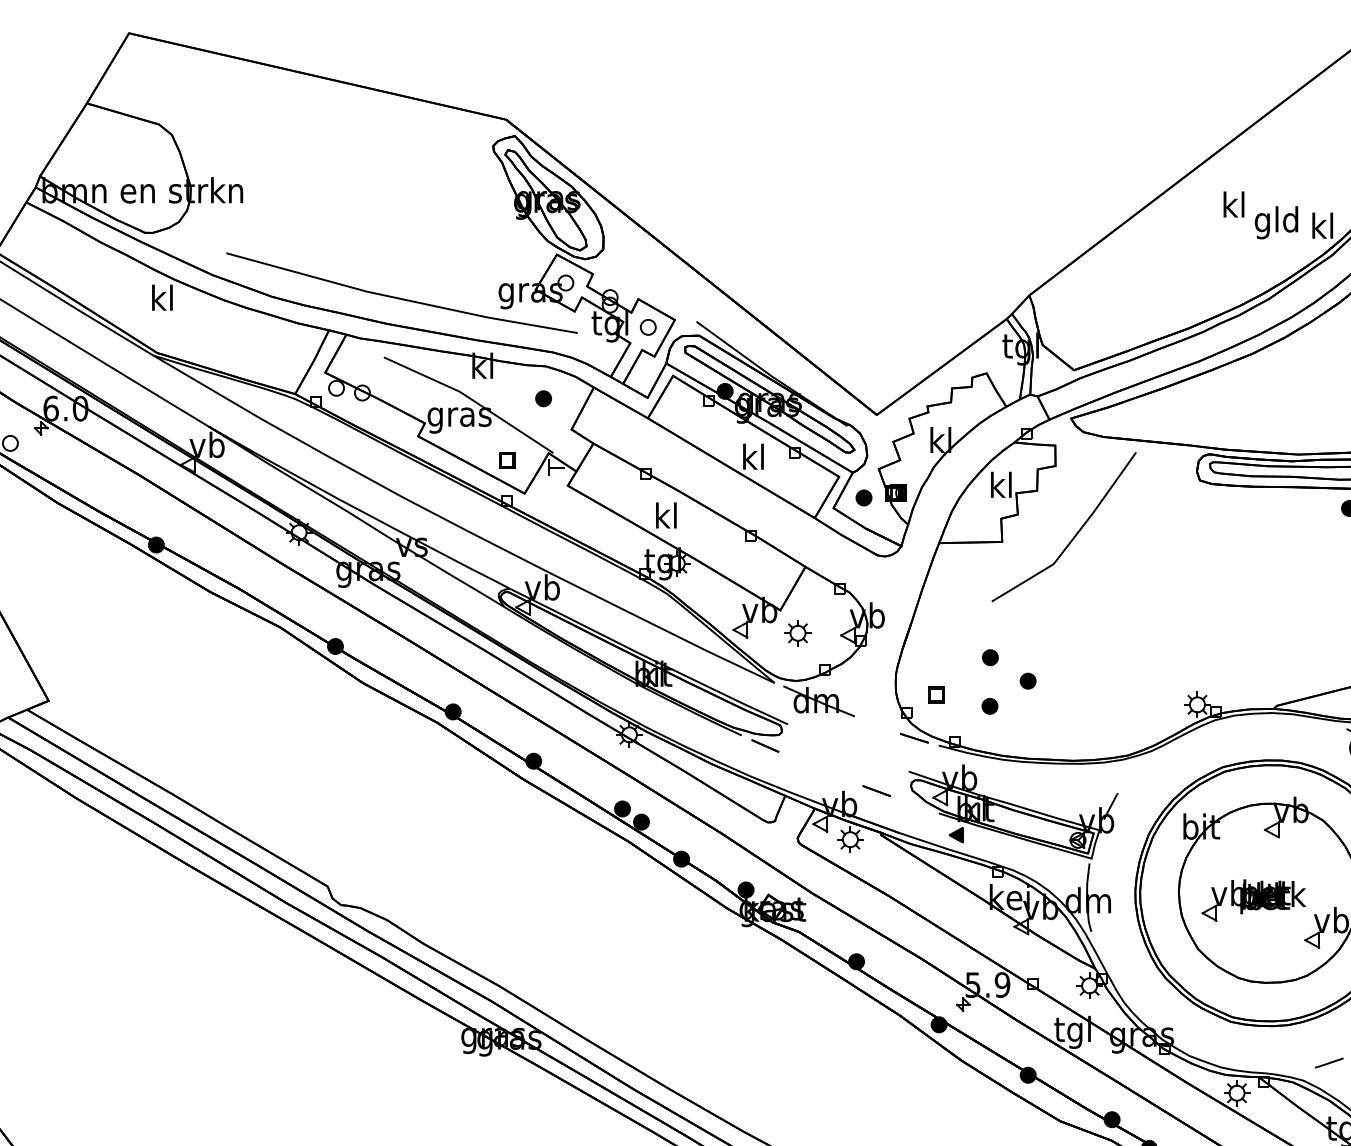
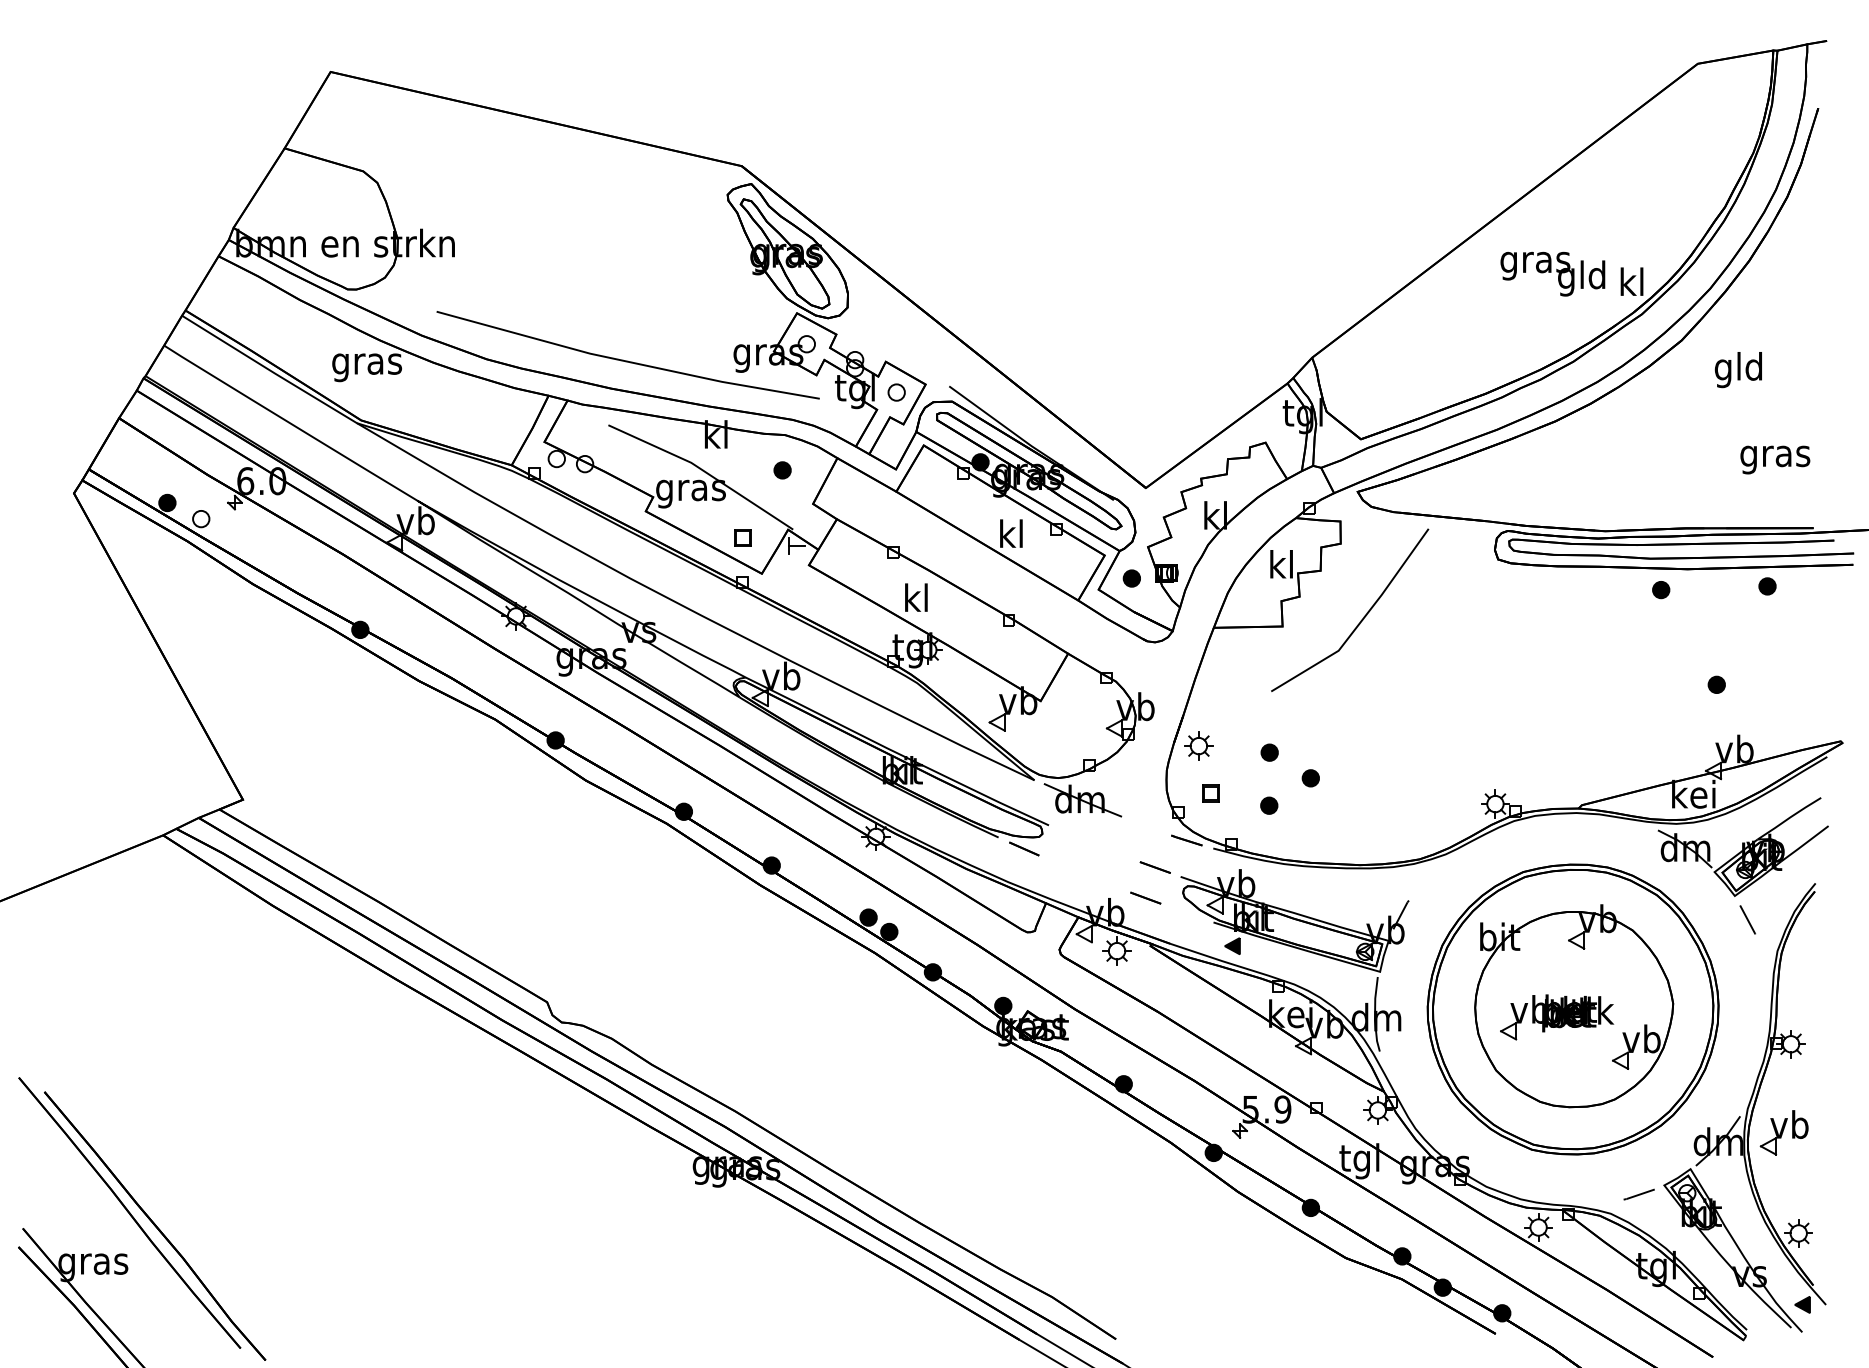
text: (1234, 208) -> (1535, 262), kl -> gras
text: (162, 301) -> (367, 364), kl -> gras
part: (797, 632) -> (1198, 745), moved
line: (884, 762) -> (1154, 867), added

